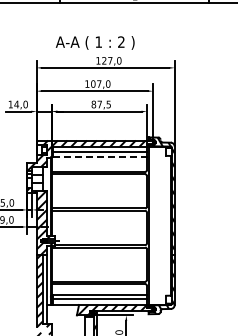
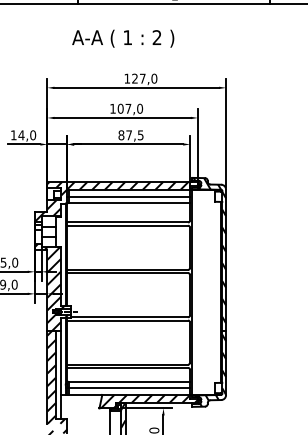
text: (94, 42) -> (122, 38), moved
line: (99, 156) -> (128, 202), dashed -> solid

